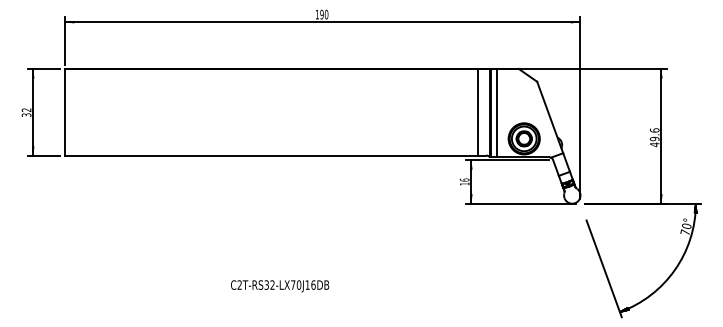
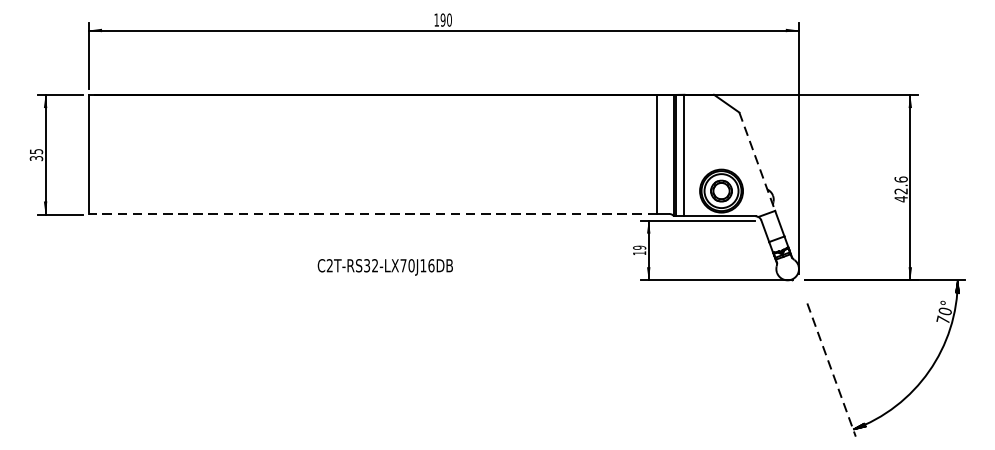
text: (26, 109) -> (36, 150), 32 -> 35
line: (550, 117) -> (757, 161), solid -> dashed
text: (654, 138) -> (900, 190), 49.6 -> 42.6
line: (270, 155) -> (372, 213), solid -> dashed
text: (464, 179) -> (639, 247), 16 -> 19
line: (604, 269) -> (832, 370), solid -> dashed
text: (280, 286) -> (385, 267), moved

